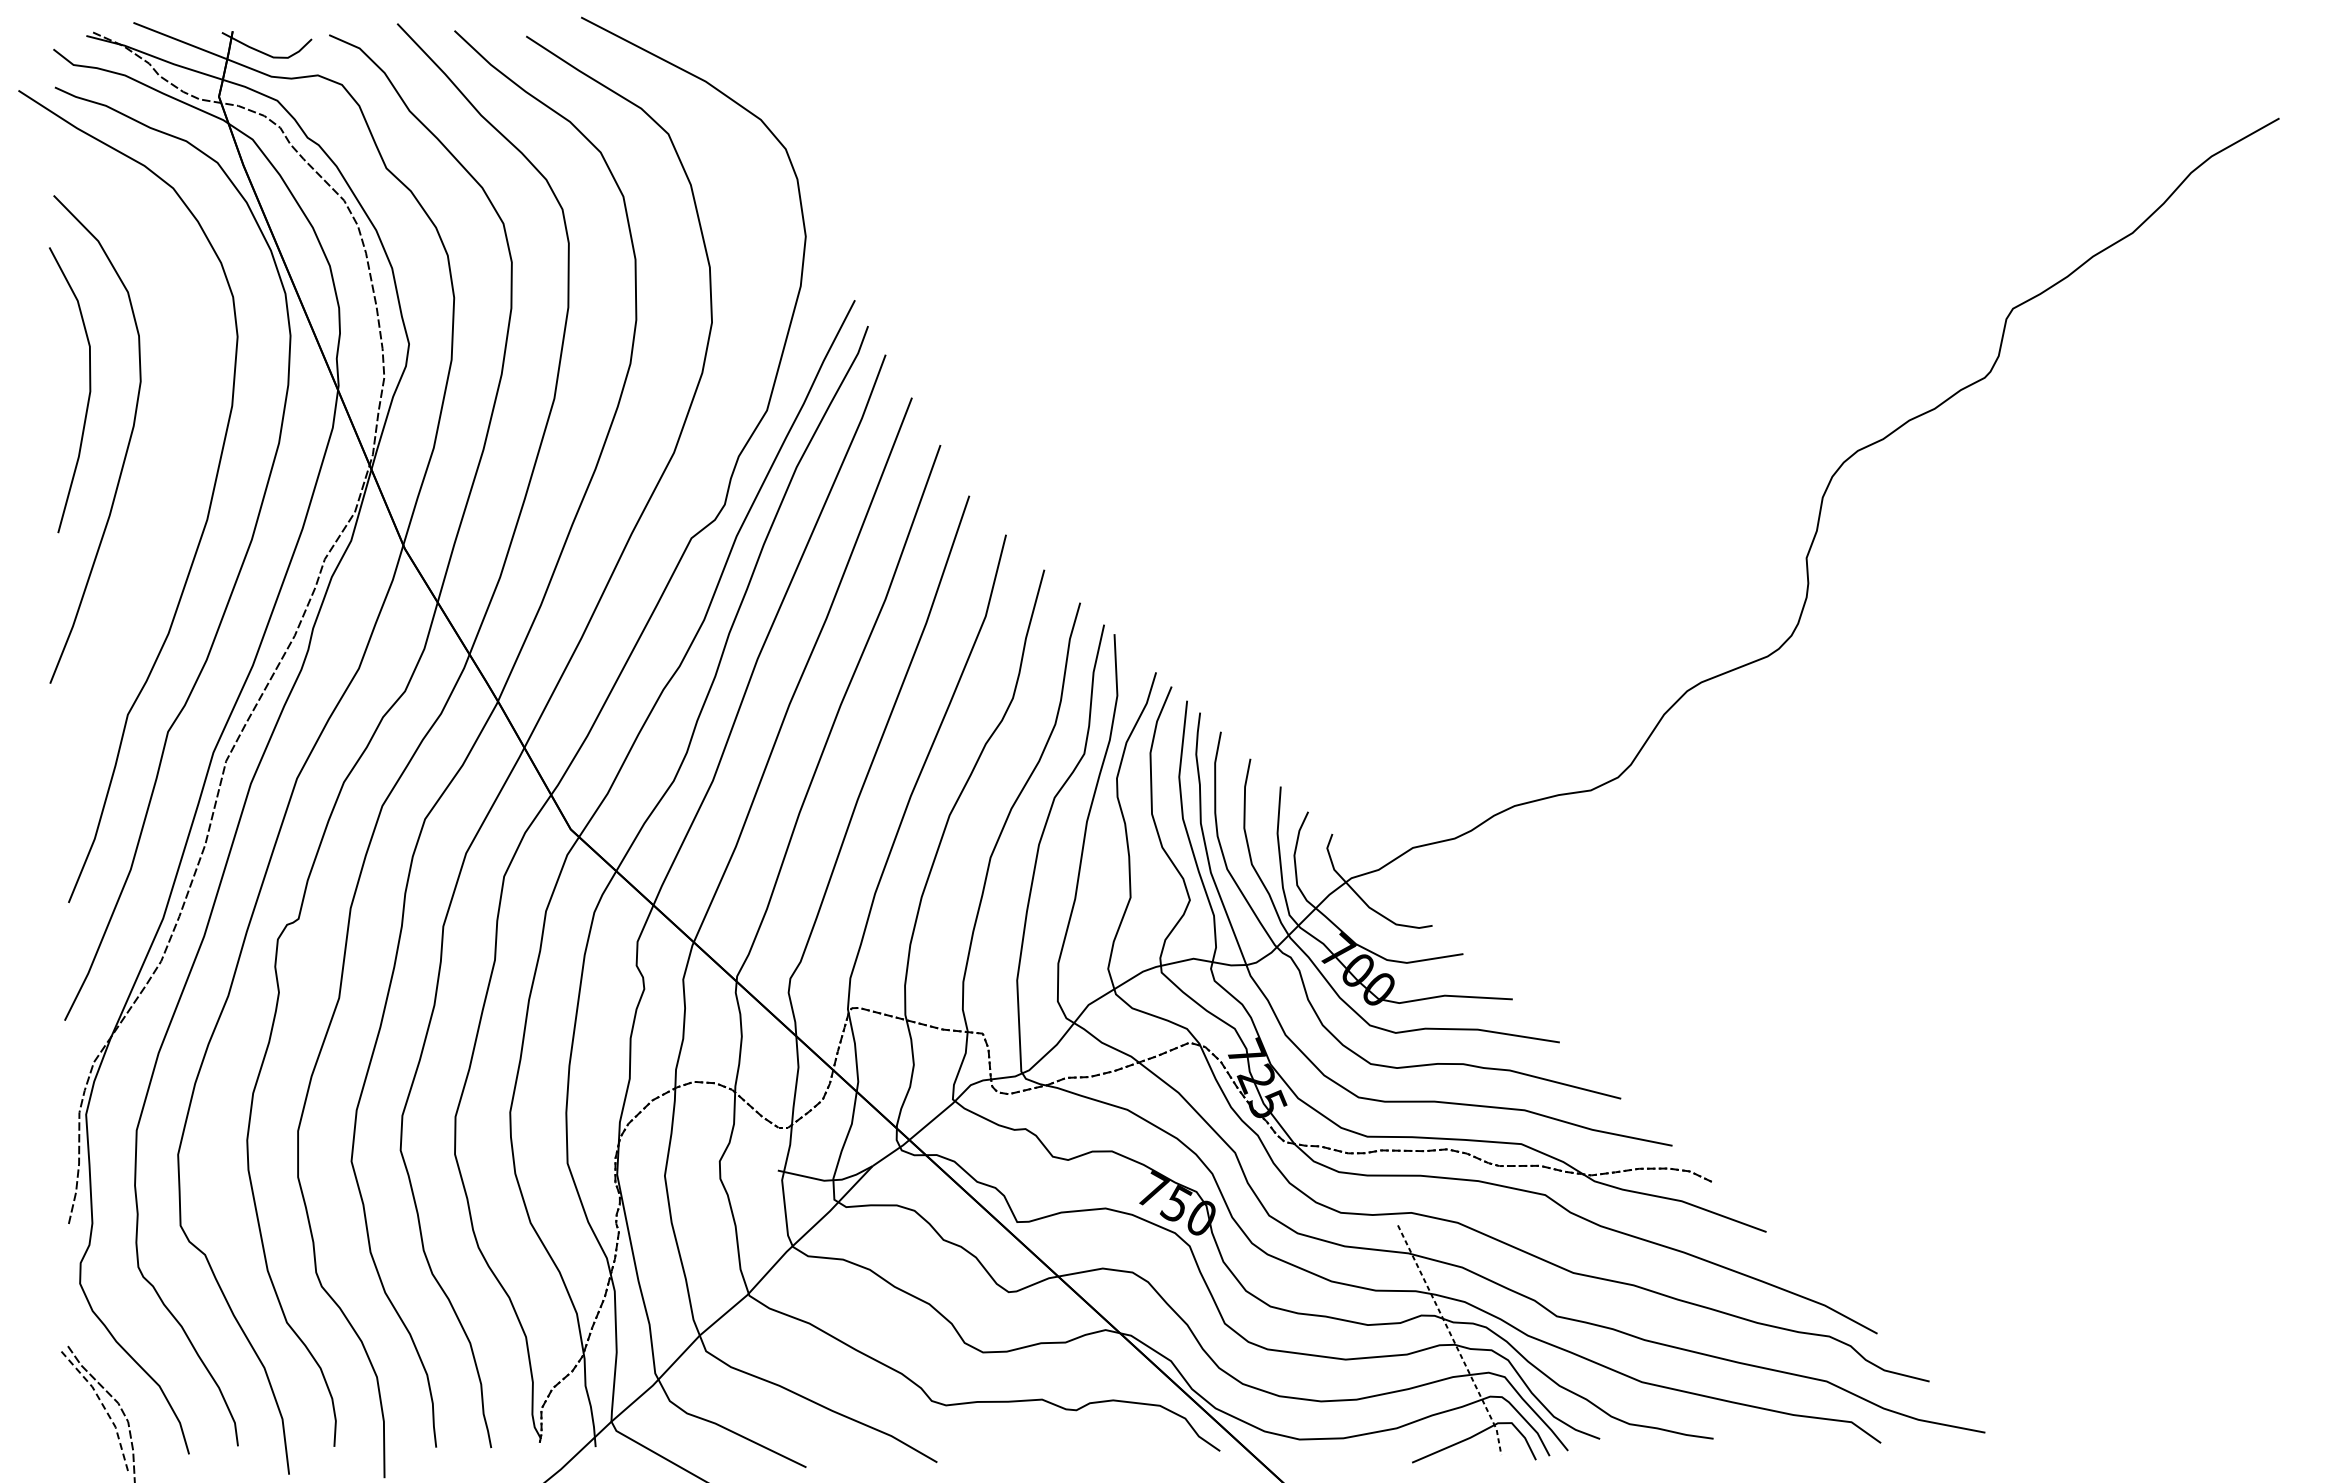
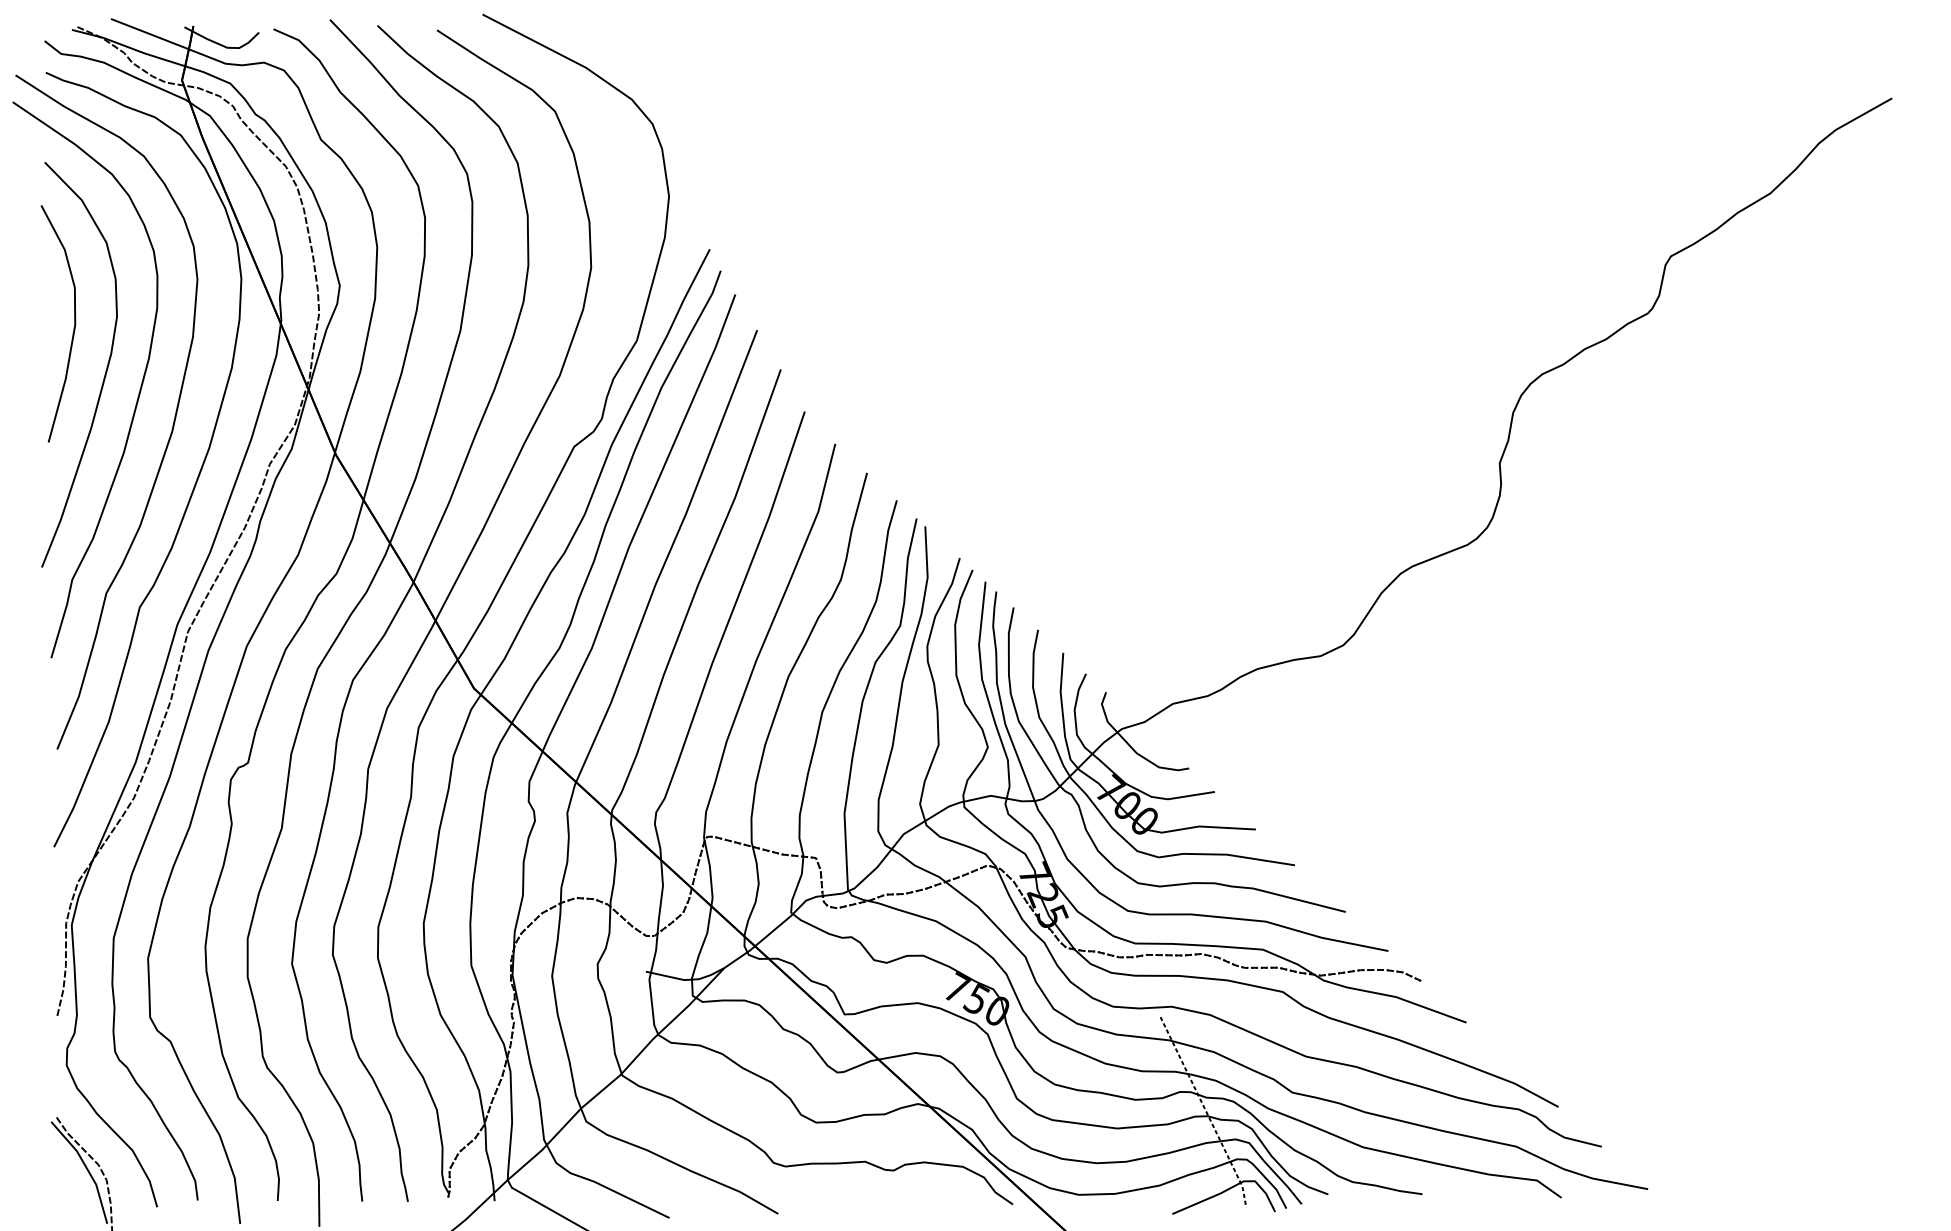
curve: (166, 474) -> (138, 393), added
line: (104, 1408) -> (86, 1169), dashed -> solid

